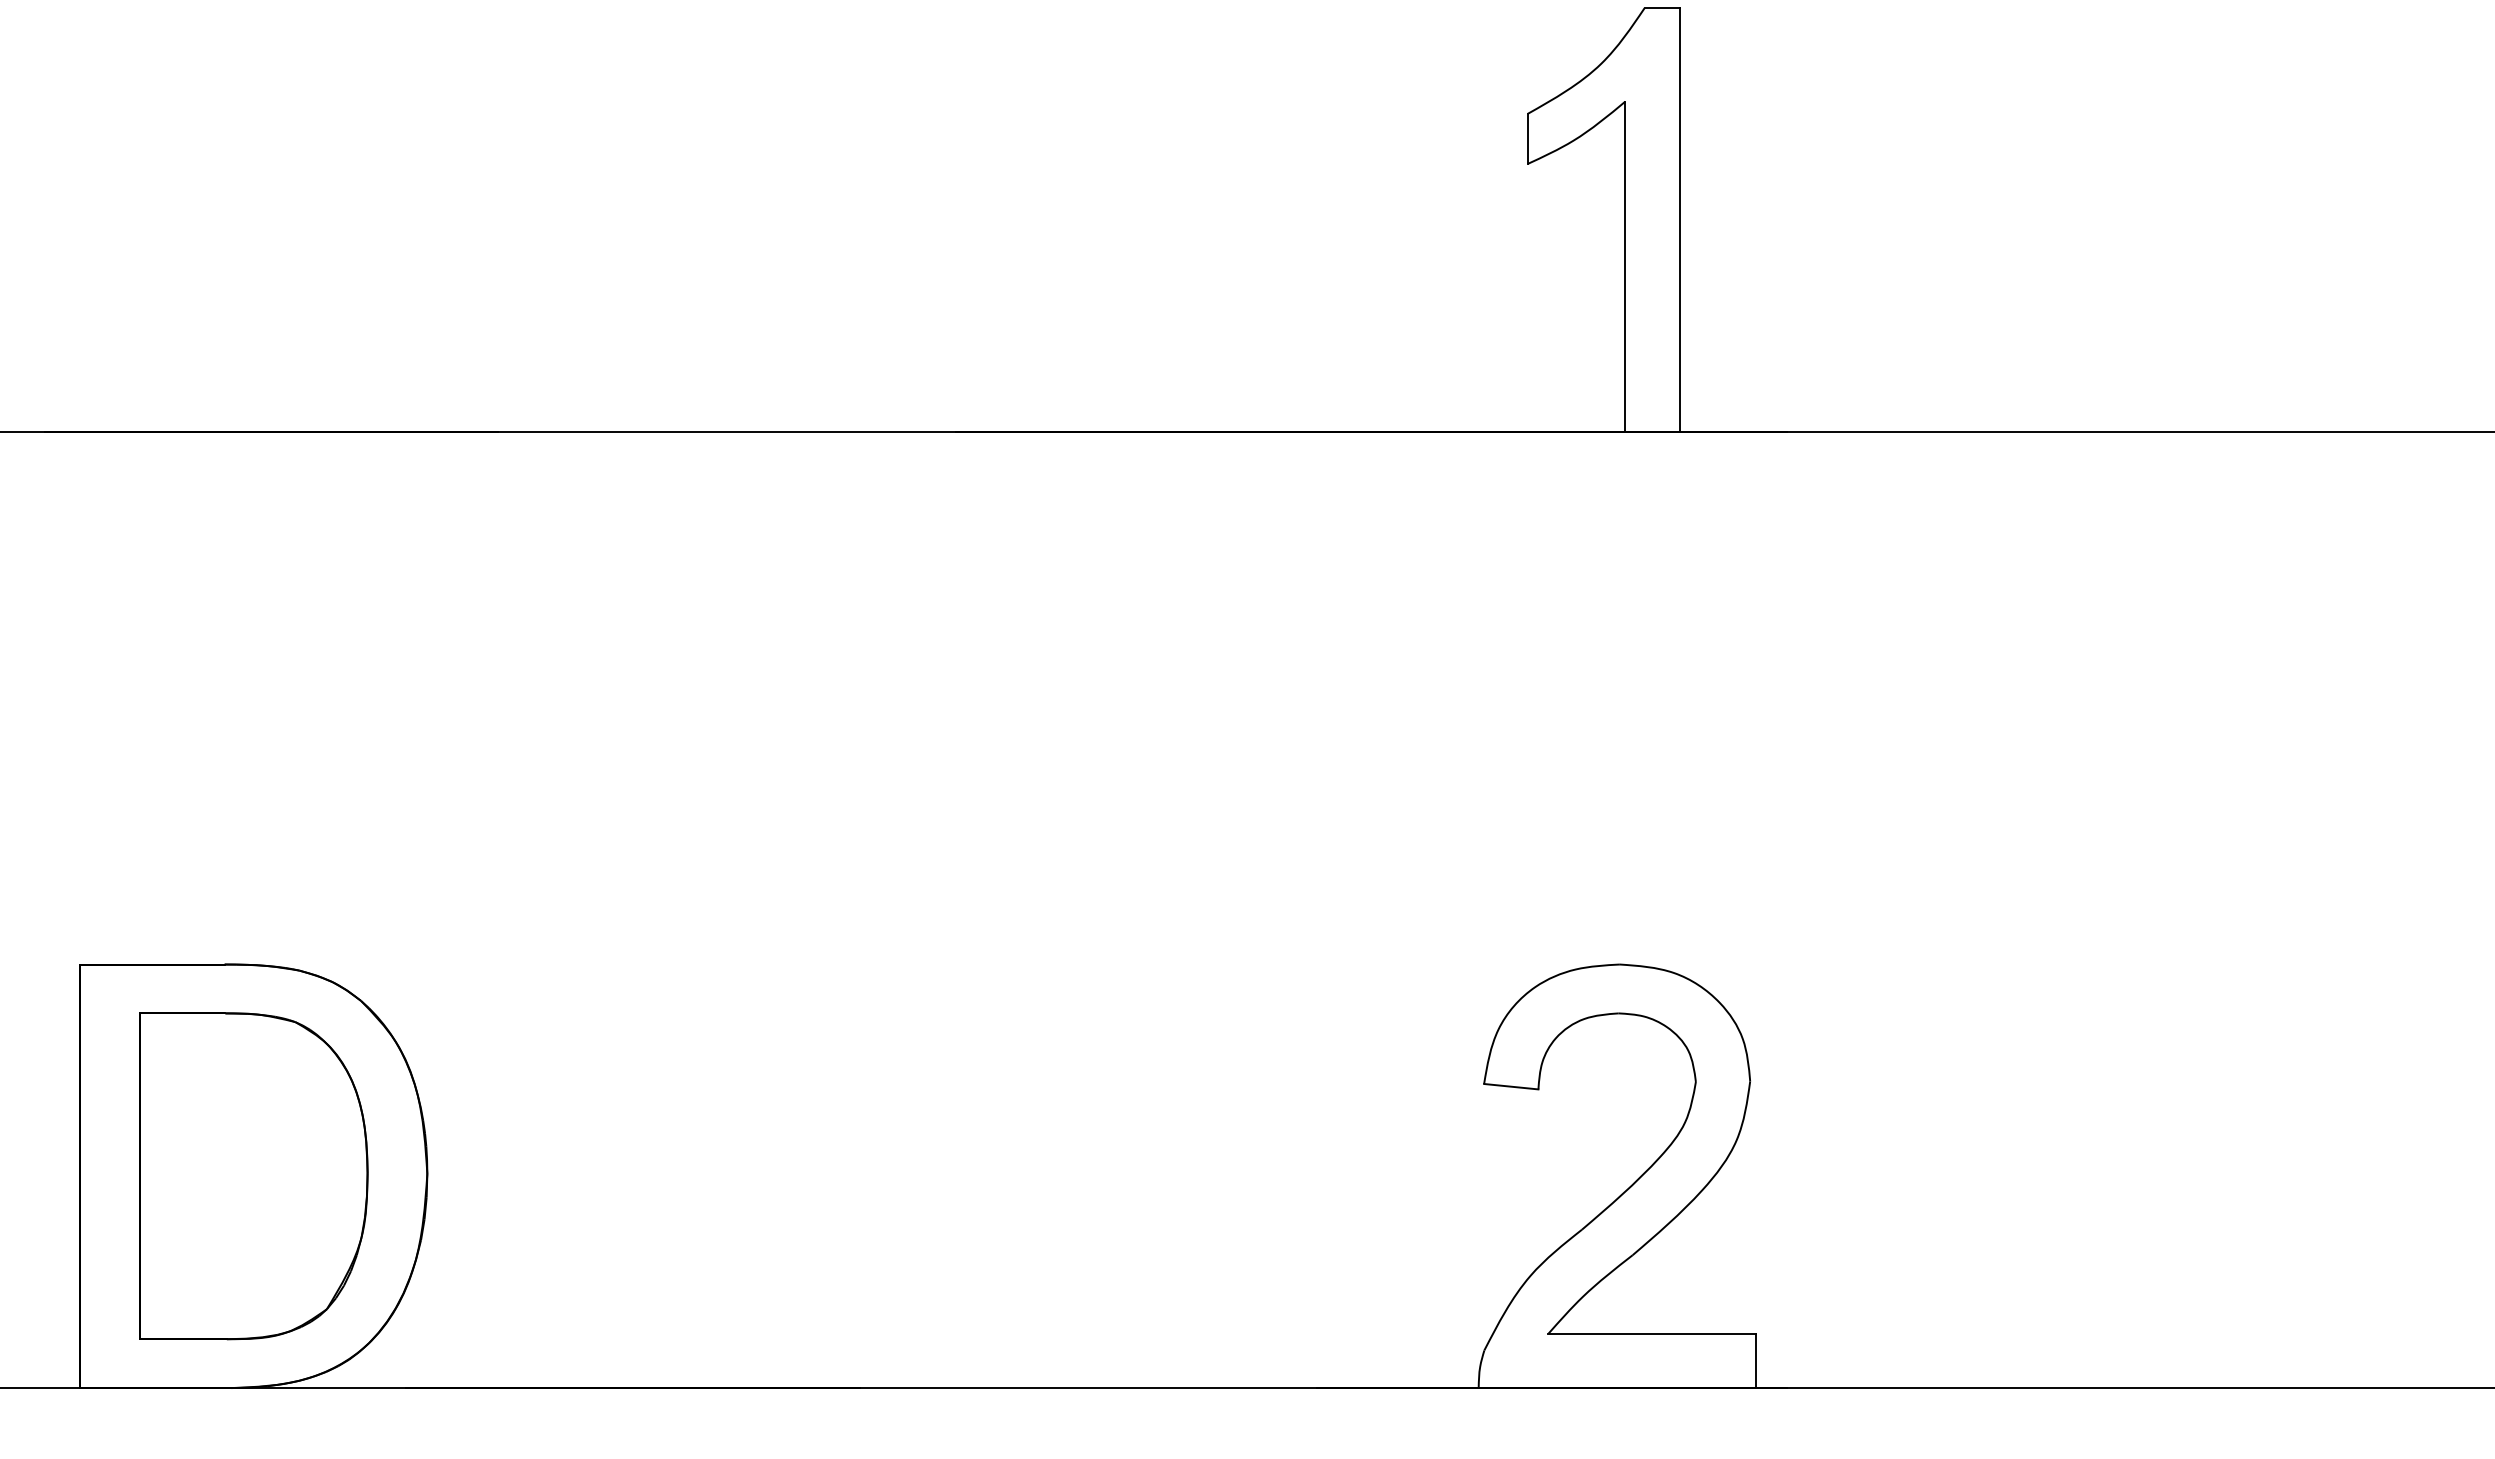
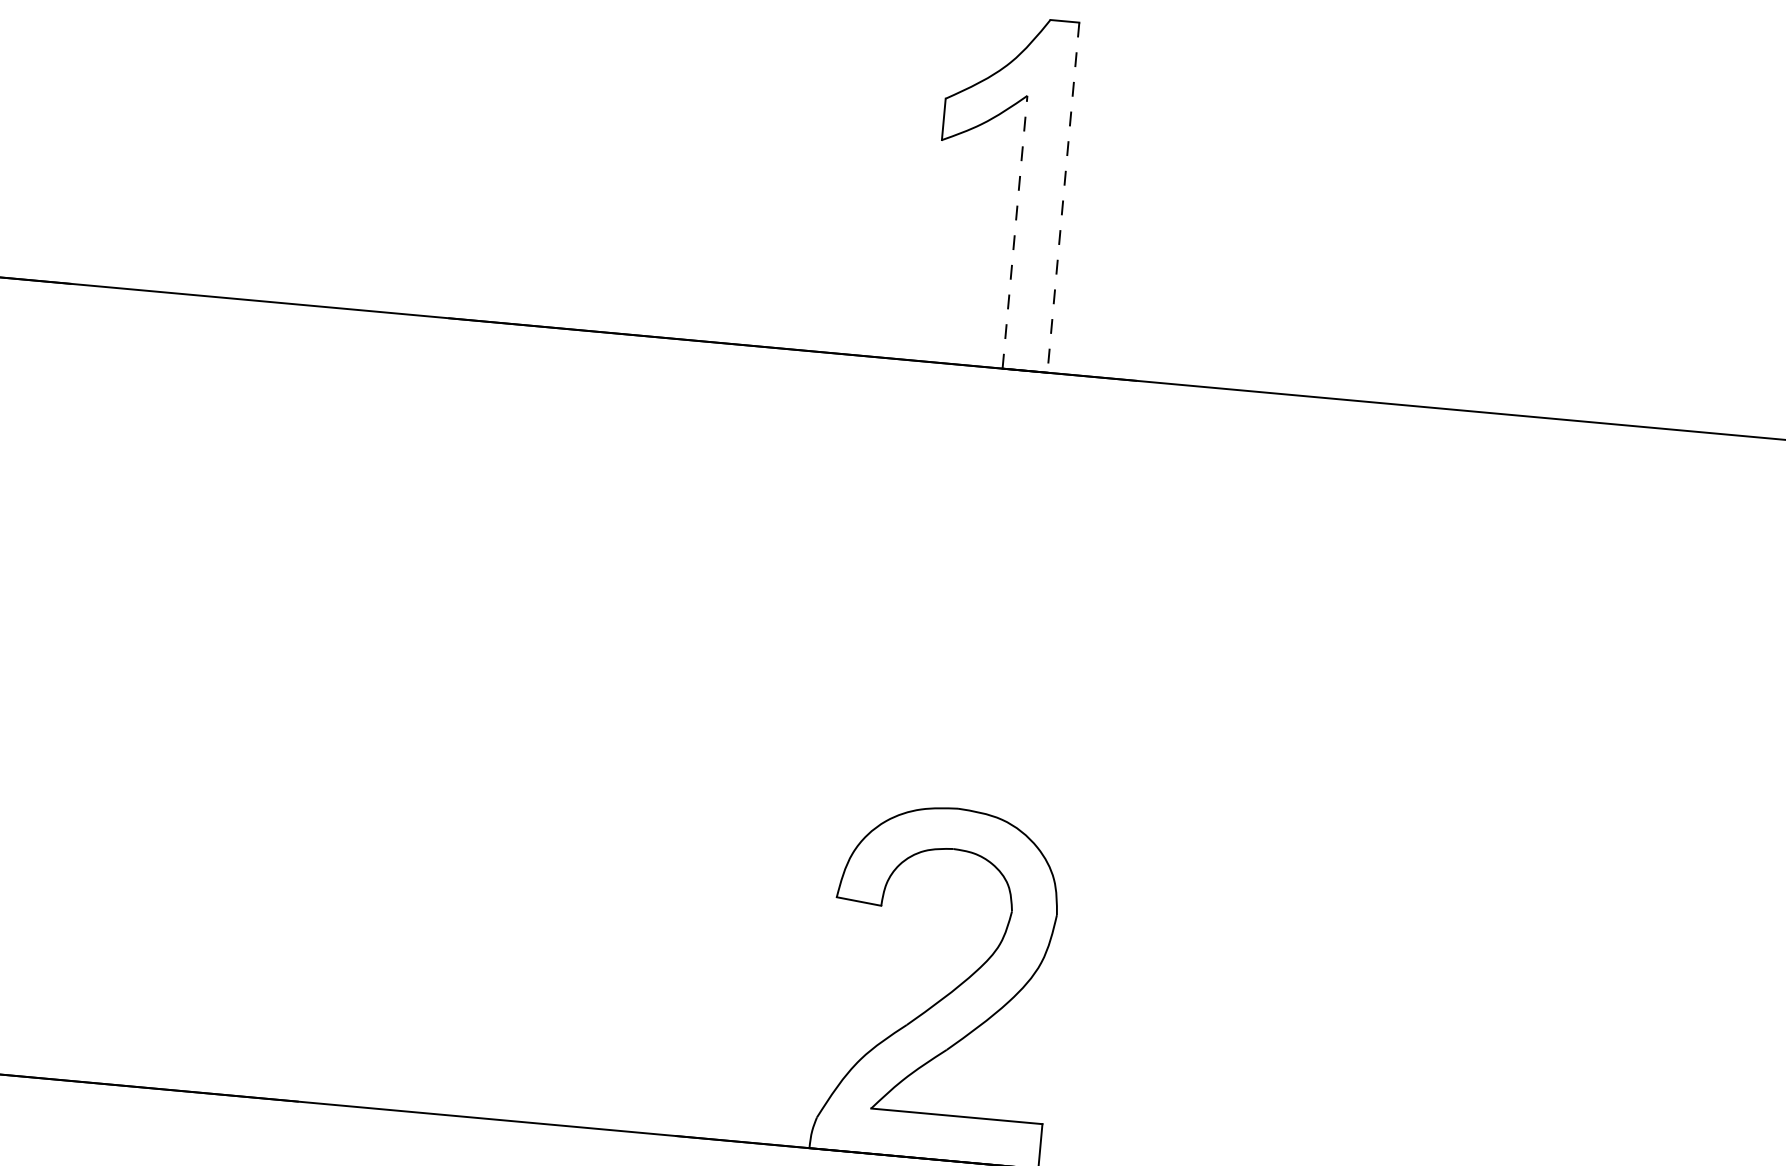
line: (1679, 219) -> (1063, 197), solid -> dashed
line: (1625, 266) -> (1015, 232), solid -> dashed

